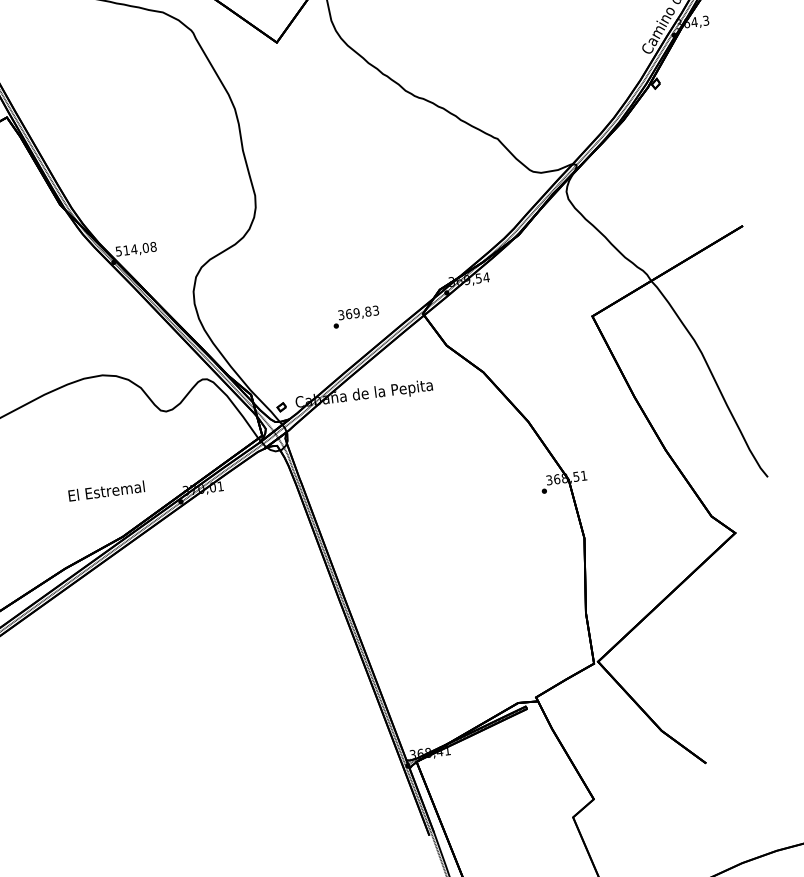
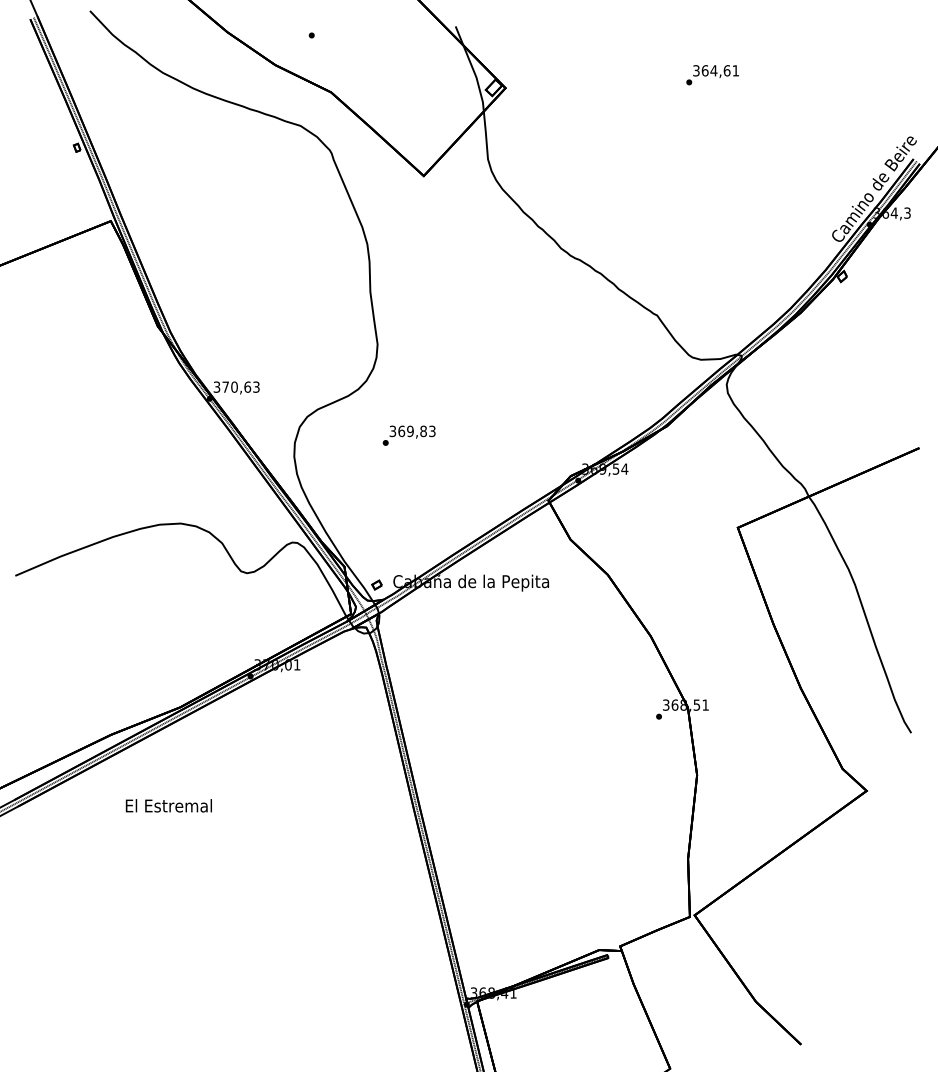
text: (135, 248) -> (236, 386), 514,08 -> 370,63
text: (355, 316) -> (408, 435), moved
text: (106, 490) -> (168, 805), moved

